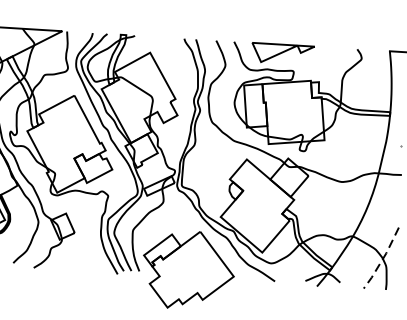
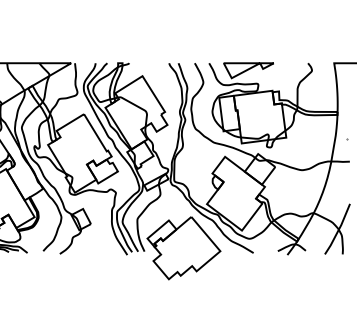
line: (382, 259) -> (338, 230), dashed -> solid

